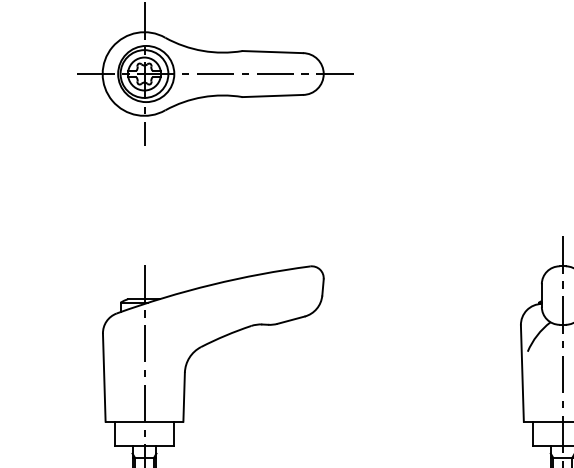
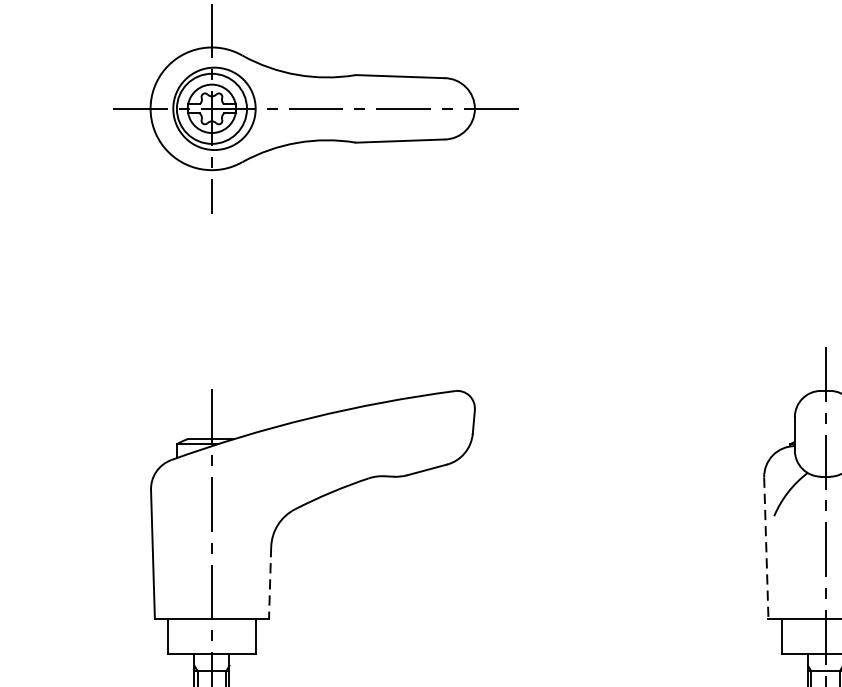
line: (522, 374) -> (766, 549), solid -> dashed
line: (184, 397) -> (270, 583), solid -> dashed

